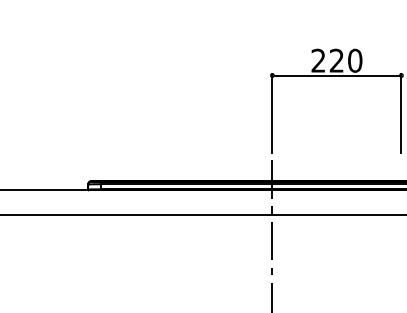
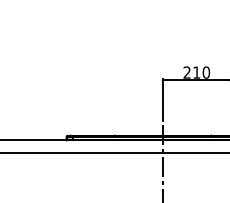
text: (336, 60) -> (196, 72), 220 -> 210

